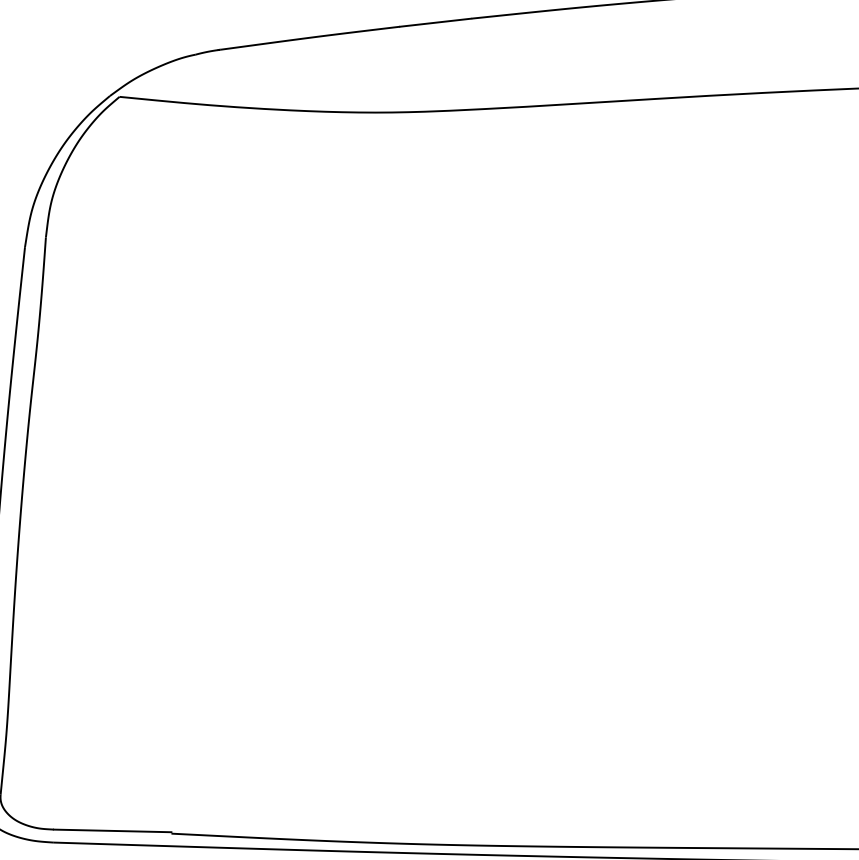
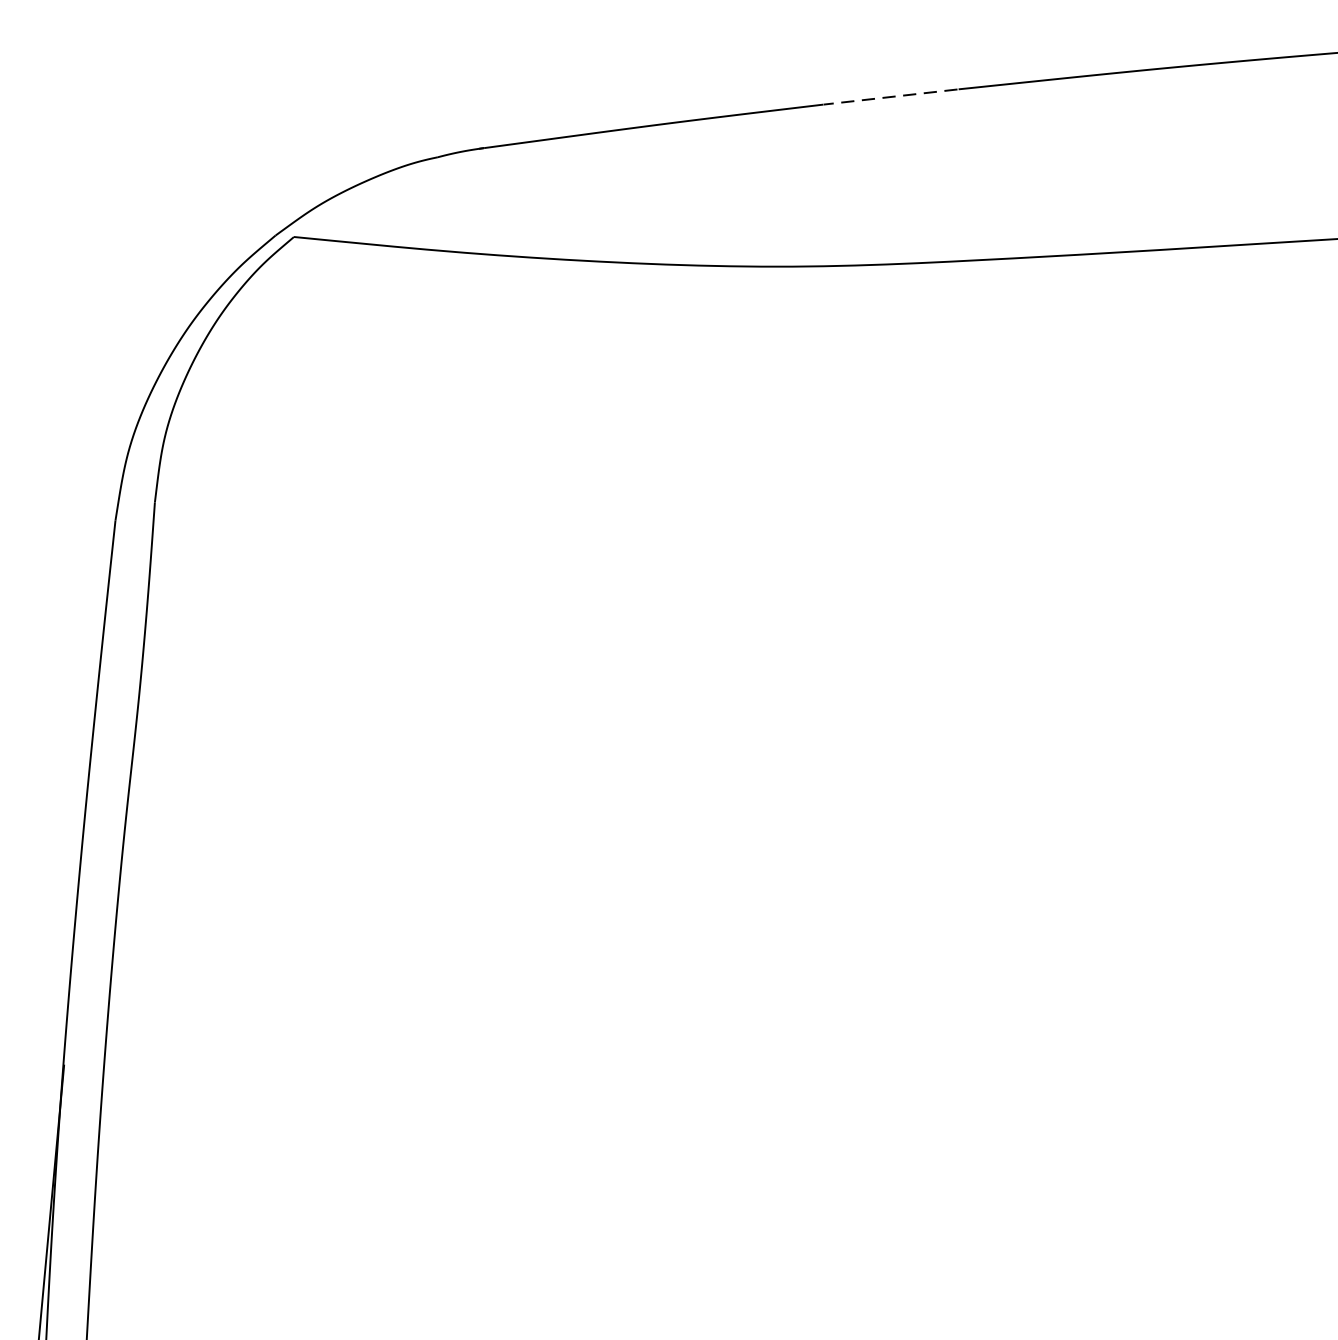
line: (435, 22) -> (890, 96), solid -> dashed

